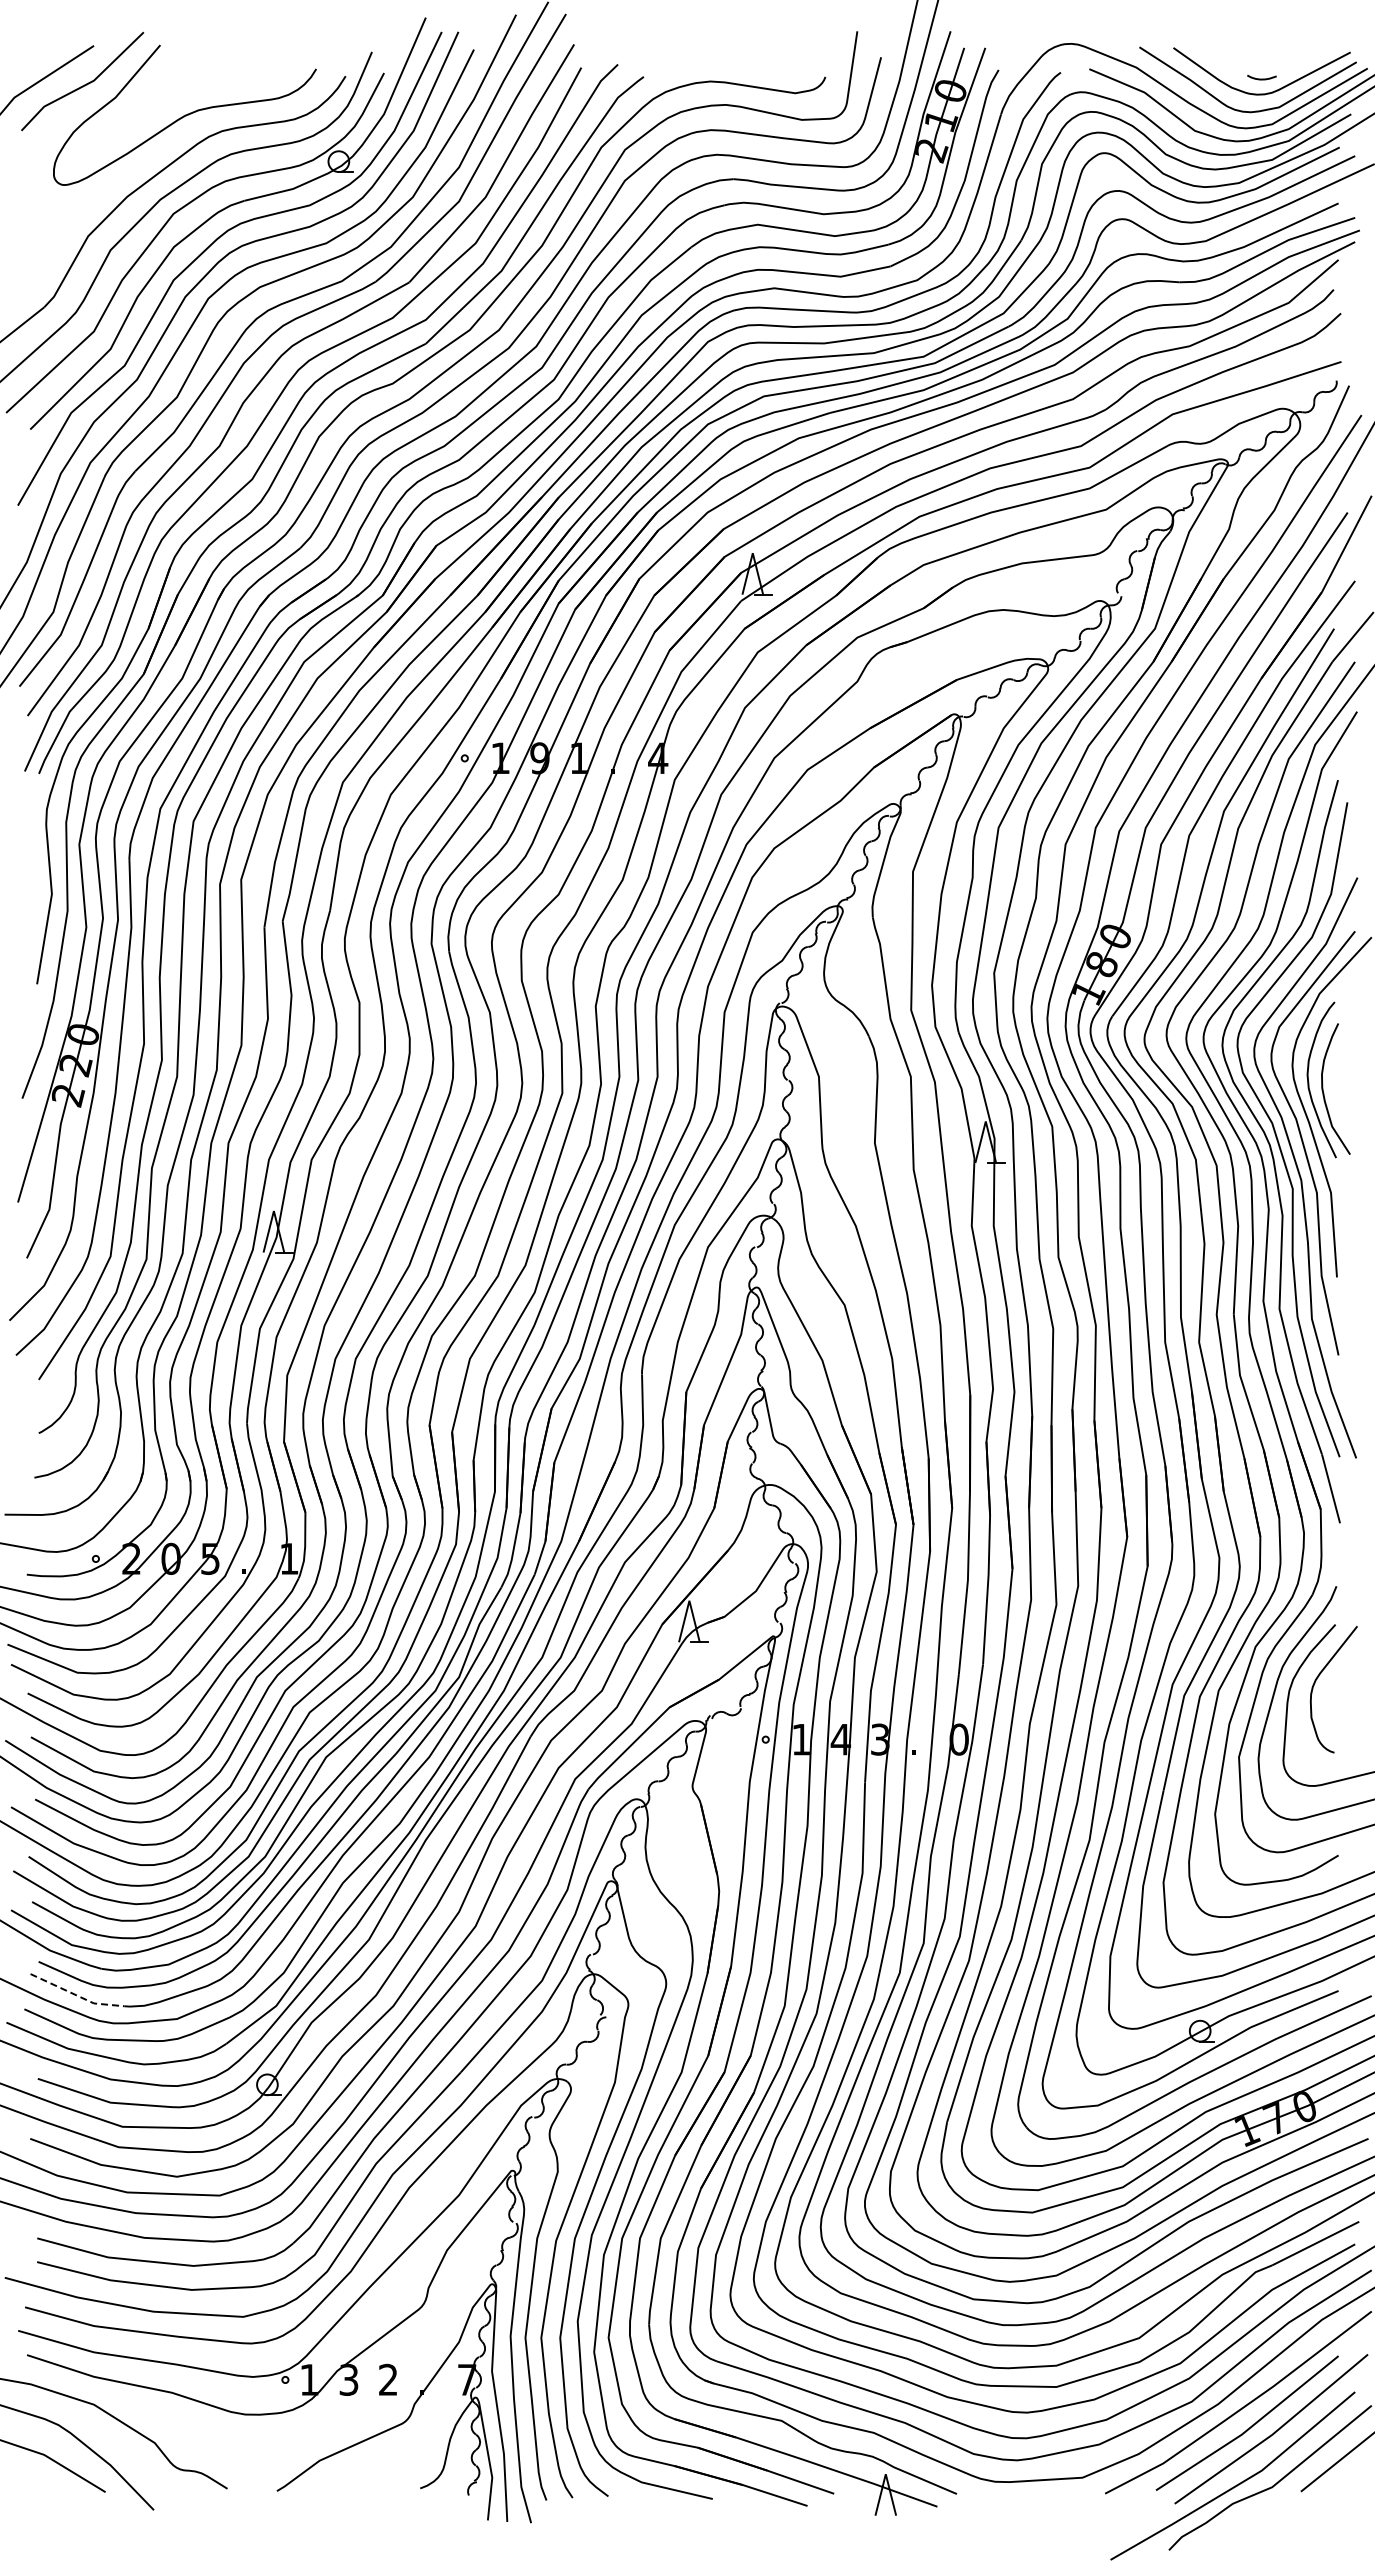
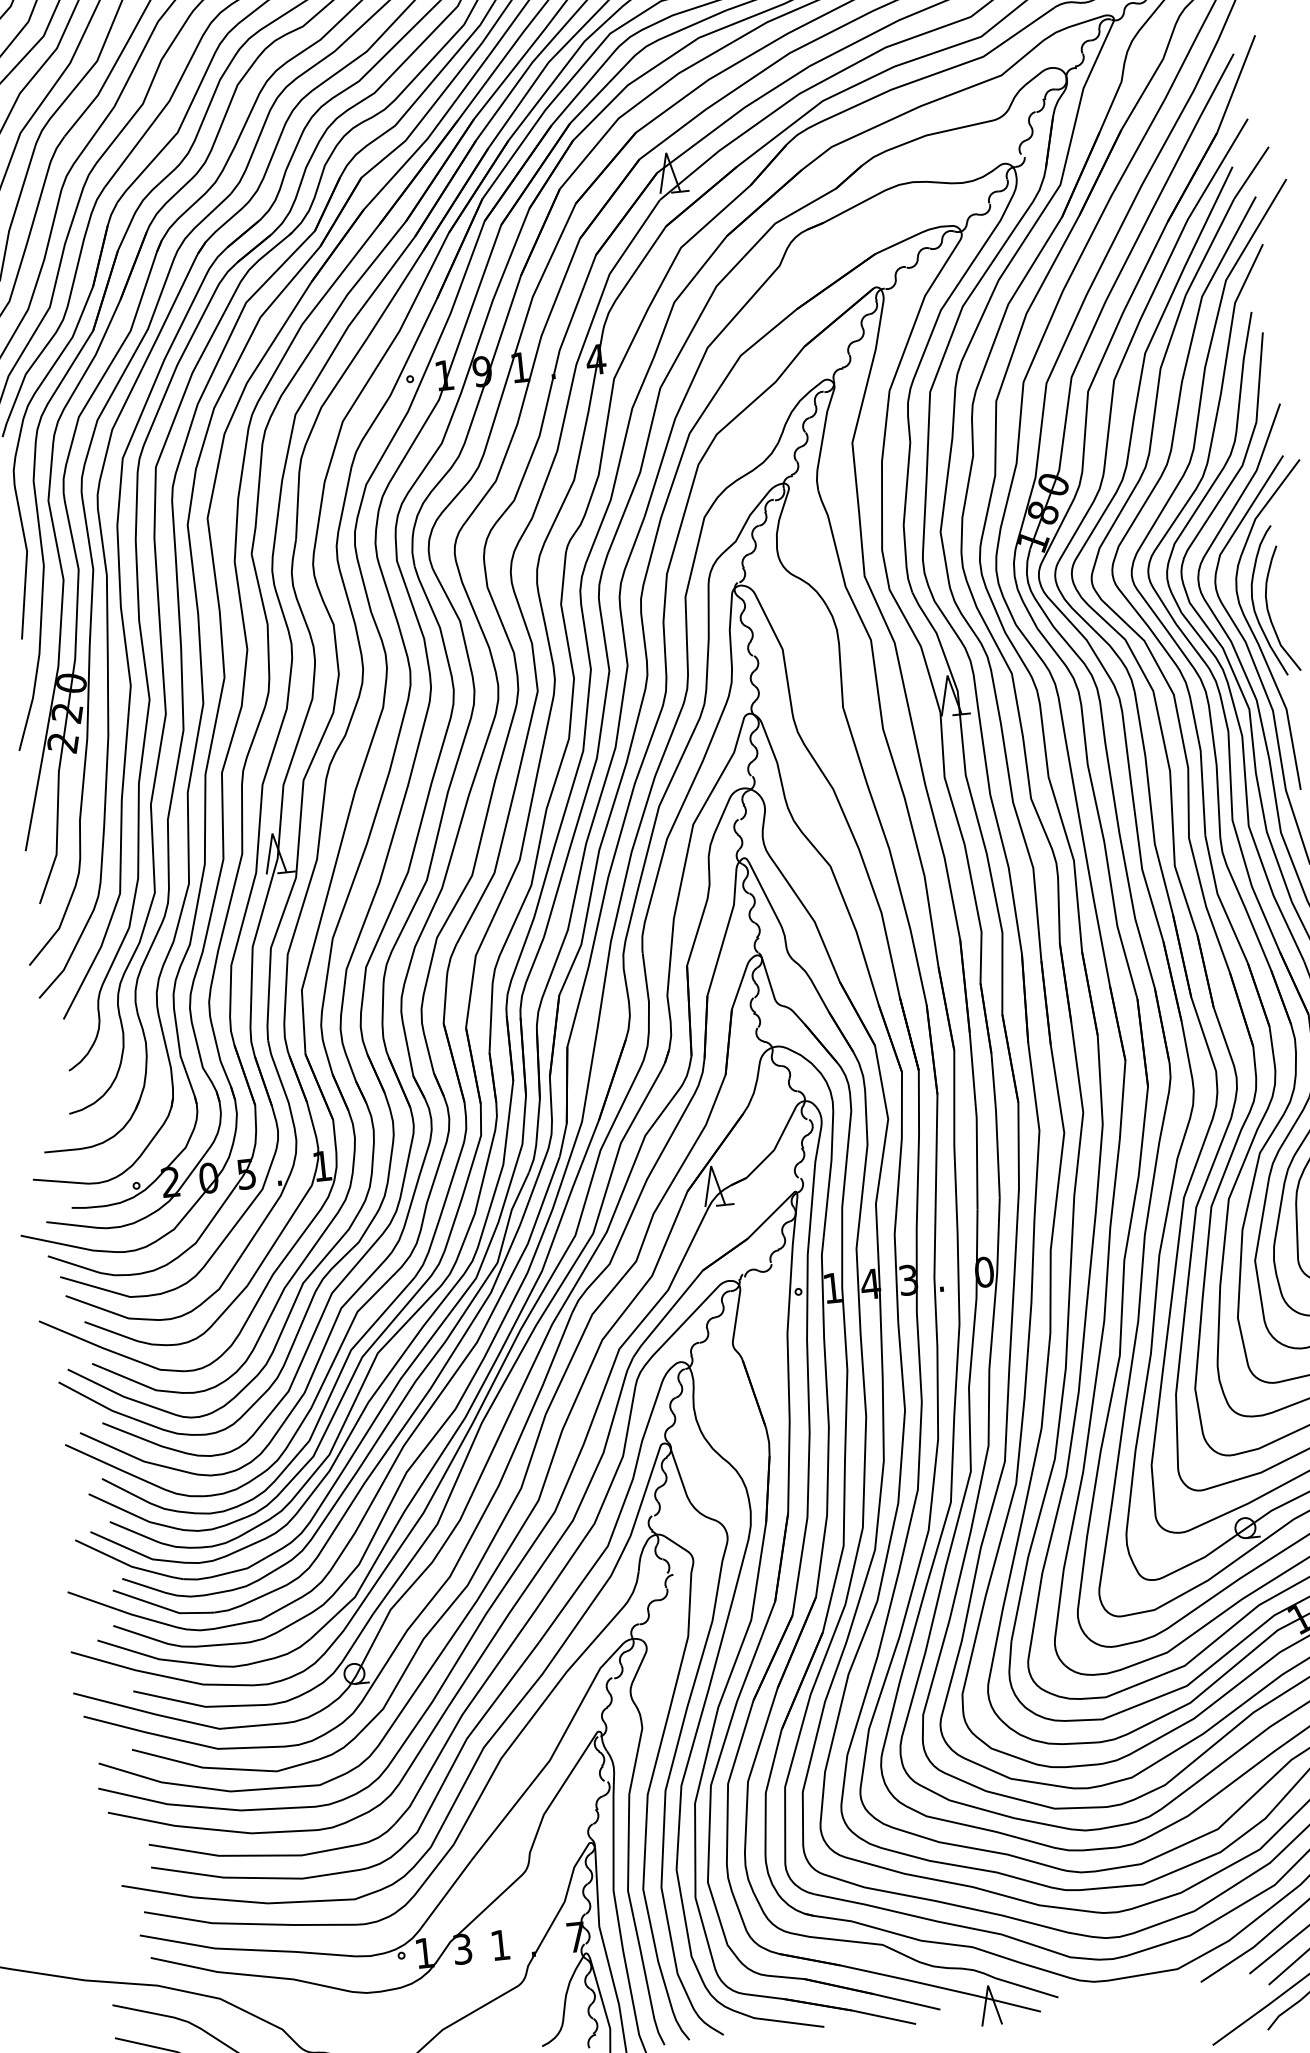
line: (77, 1995) -> (162, 1607), dashed -> solid
text: (388, 2379) -> (500, 1944), 2 -> 1

